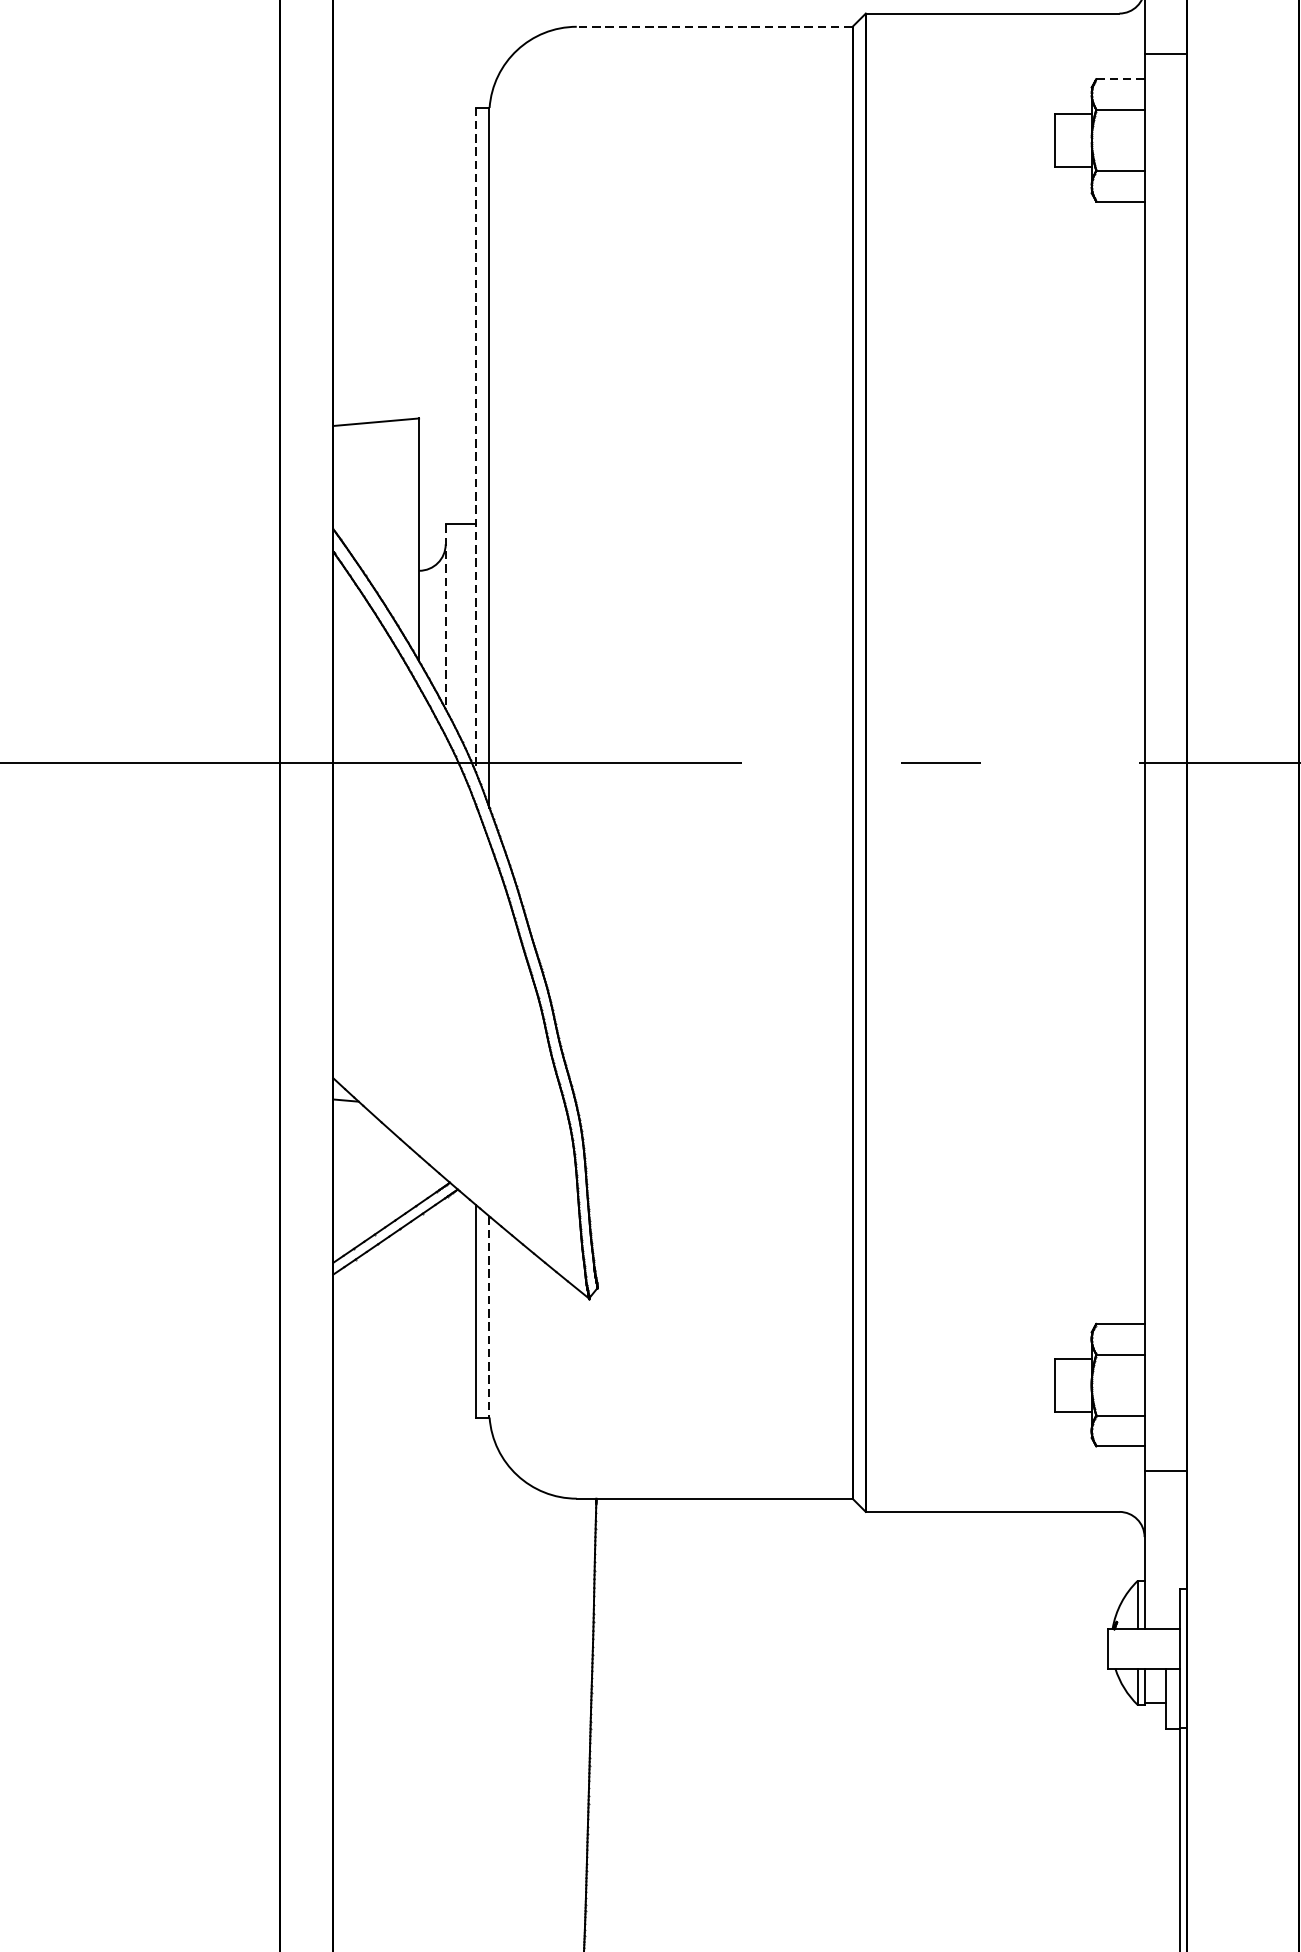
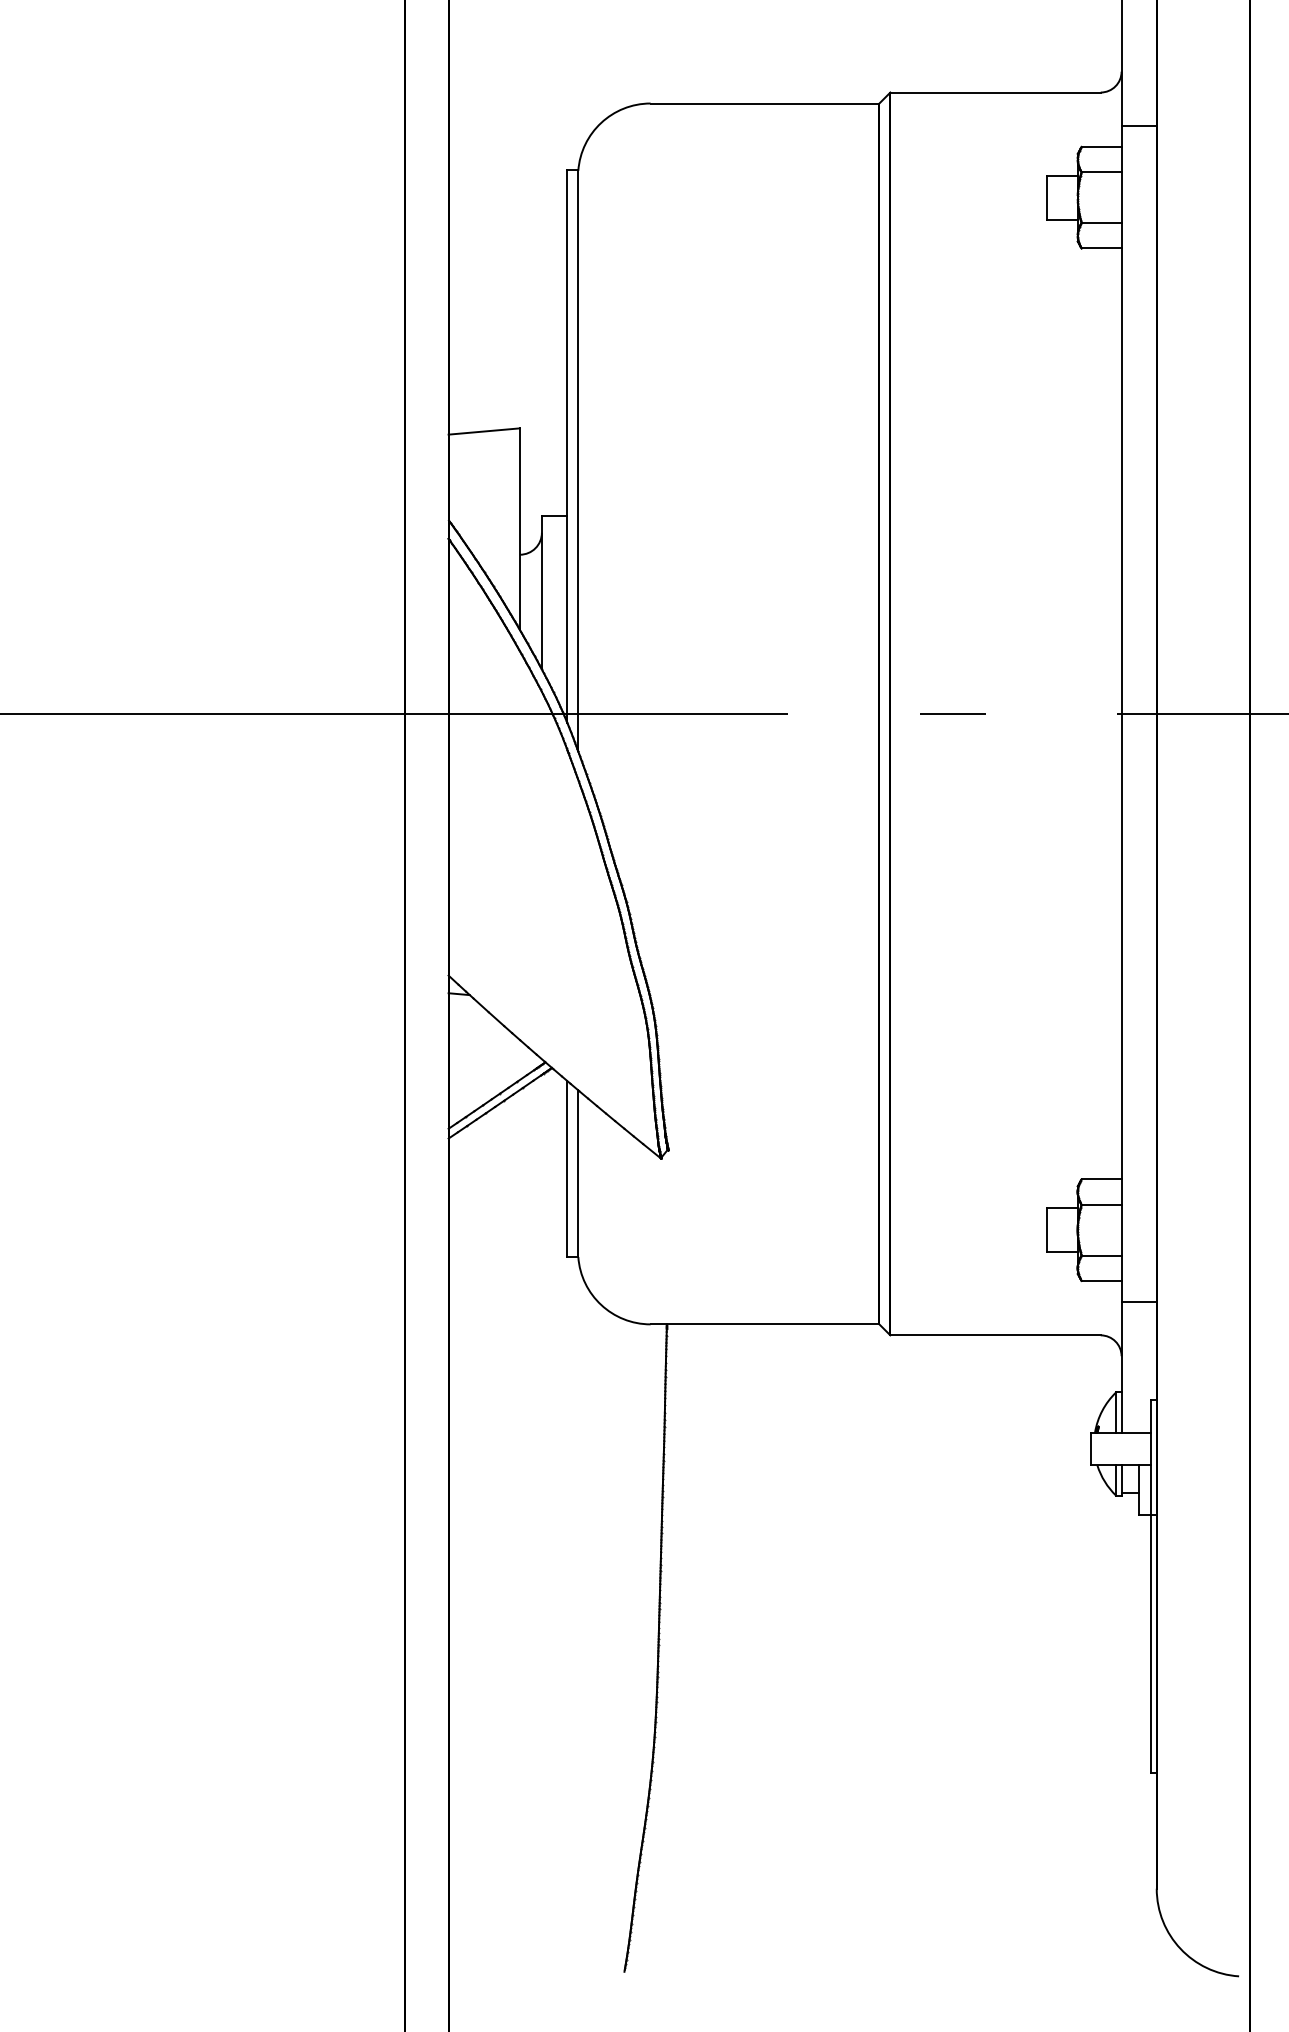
line: (714, 26) -> (764, 103), dashed -> solid
line: (1120, 78) -> (1101, 146), dashed -> solid
line: (476, 441) -> (567, 447), dashed -> solid
line: (445, 616) -> (541, 592), dashed -> solid
line: (489, 1316) -> (578, 1173), dashed -> solid

